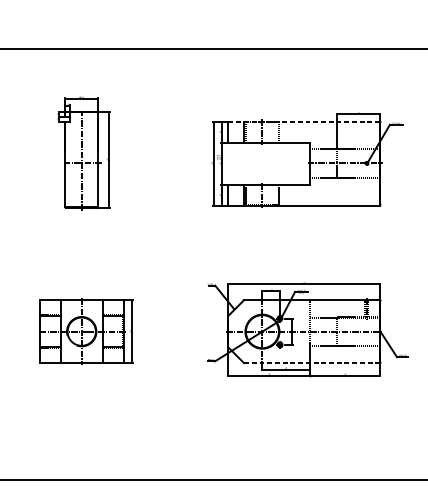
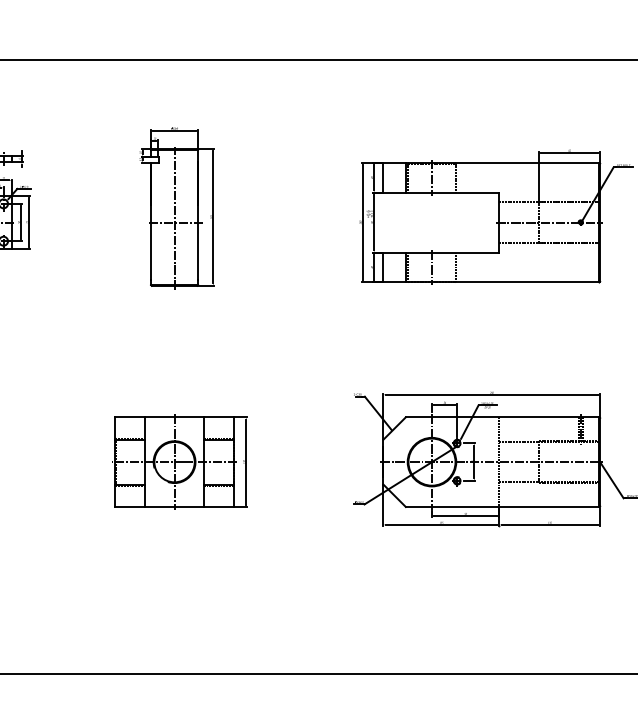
line: (304, 121) -> (491, 162), dashed -> solid
line: (311, 362) -> (502, 506), dashed -> solid

